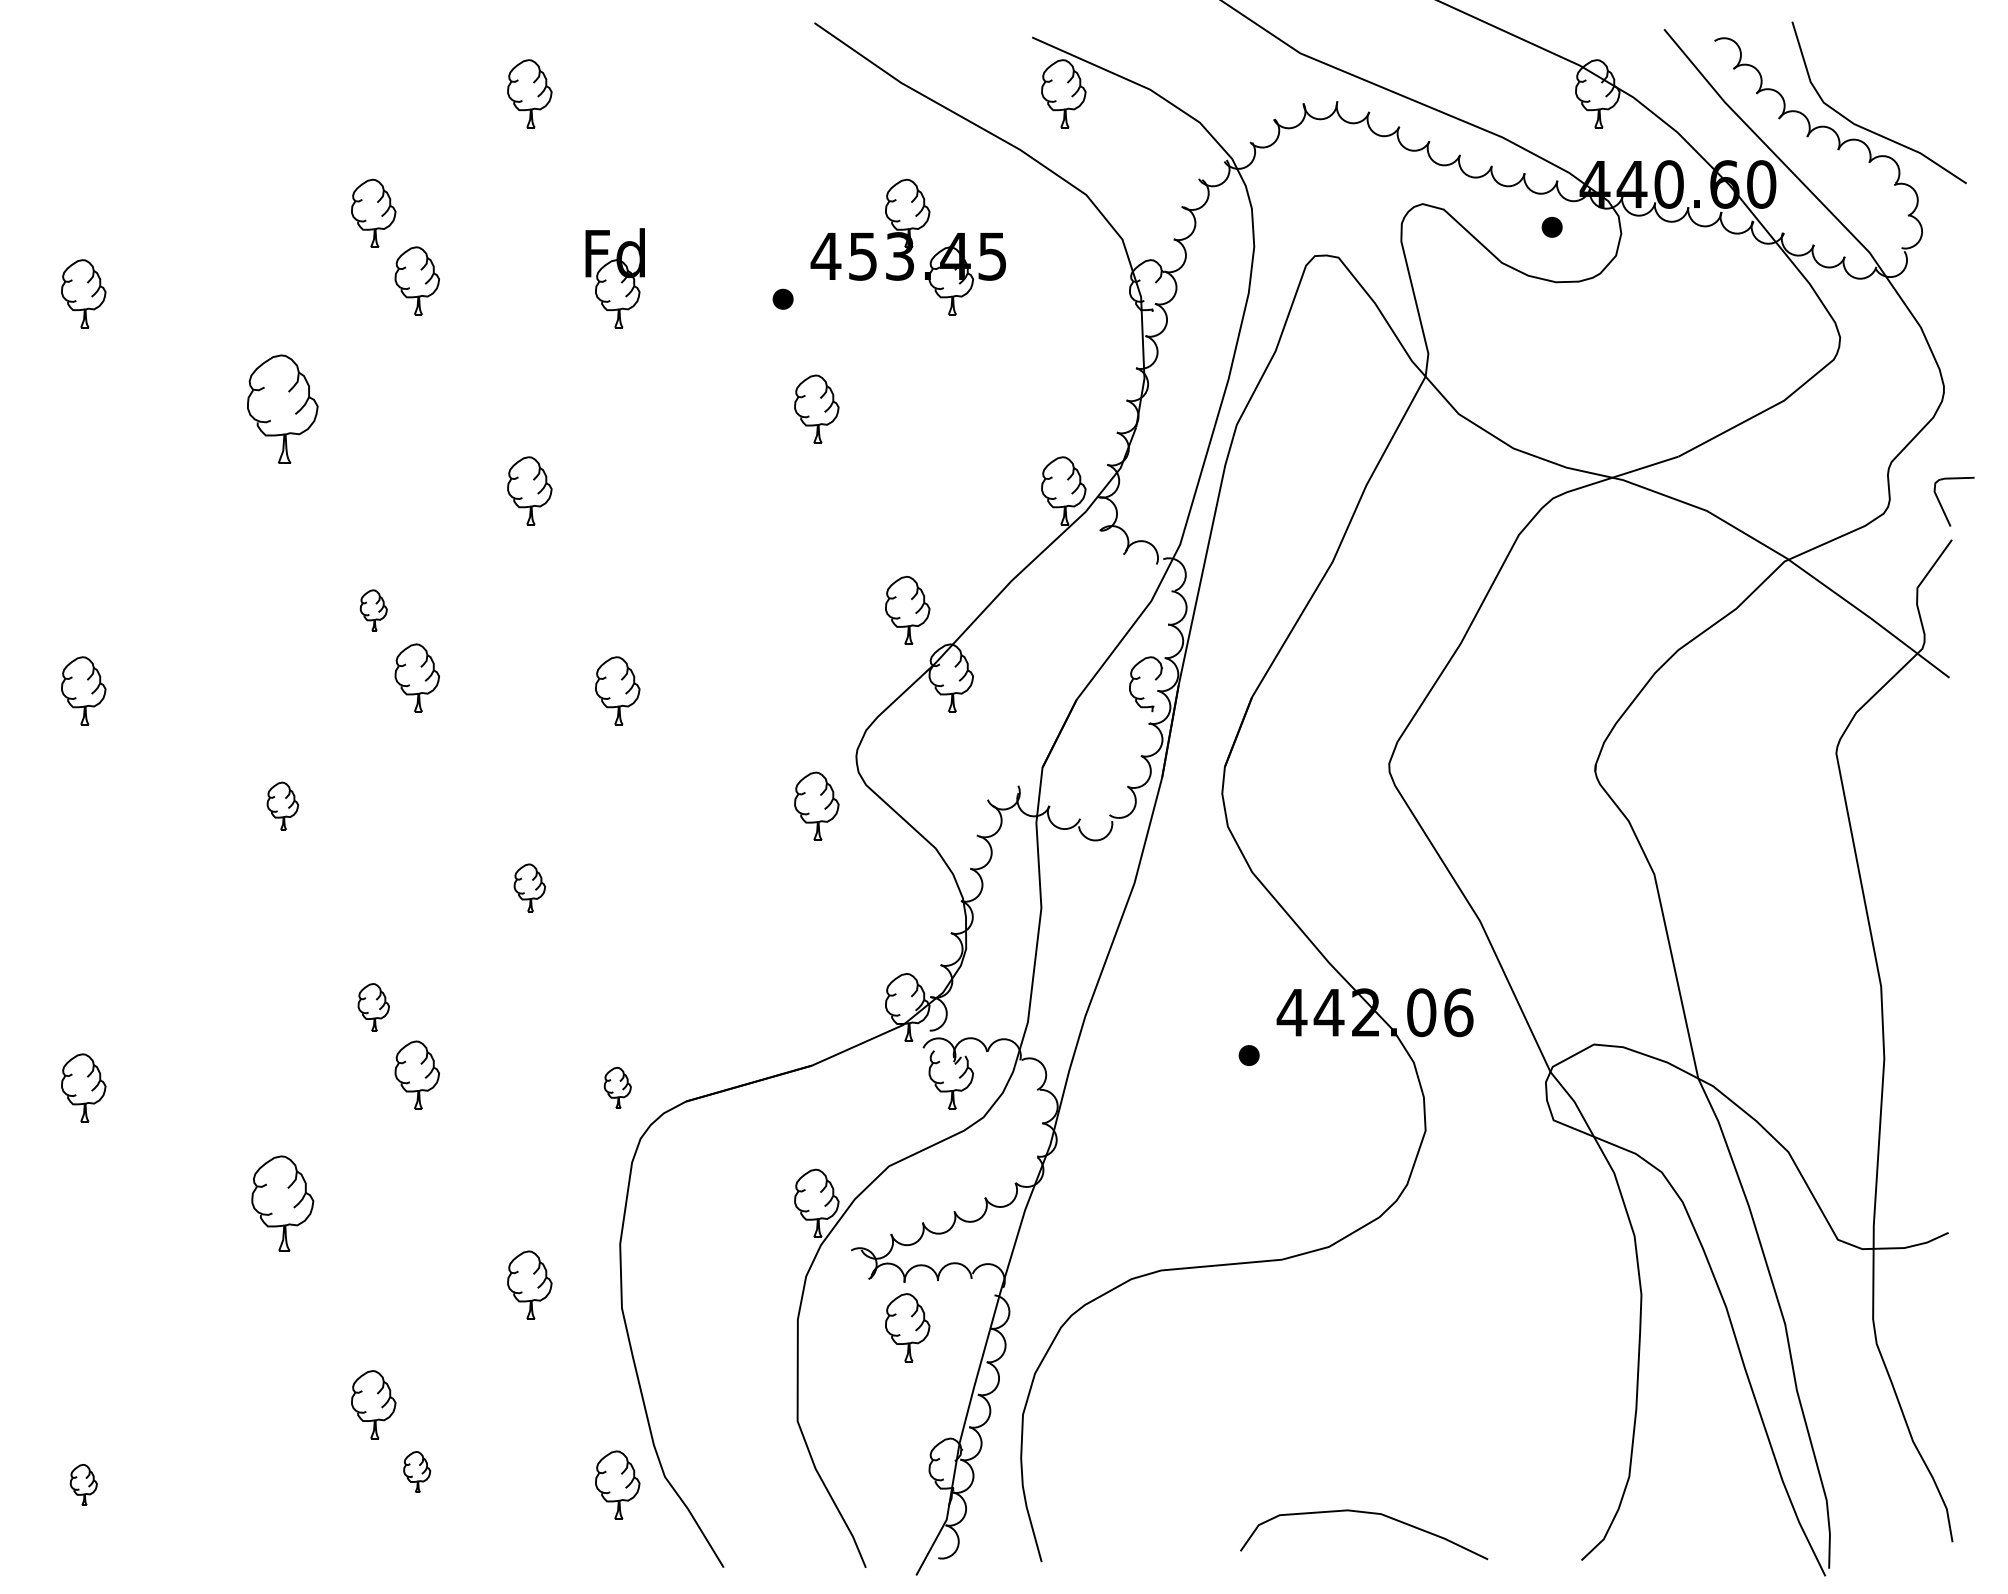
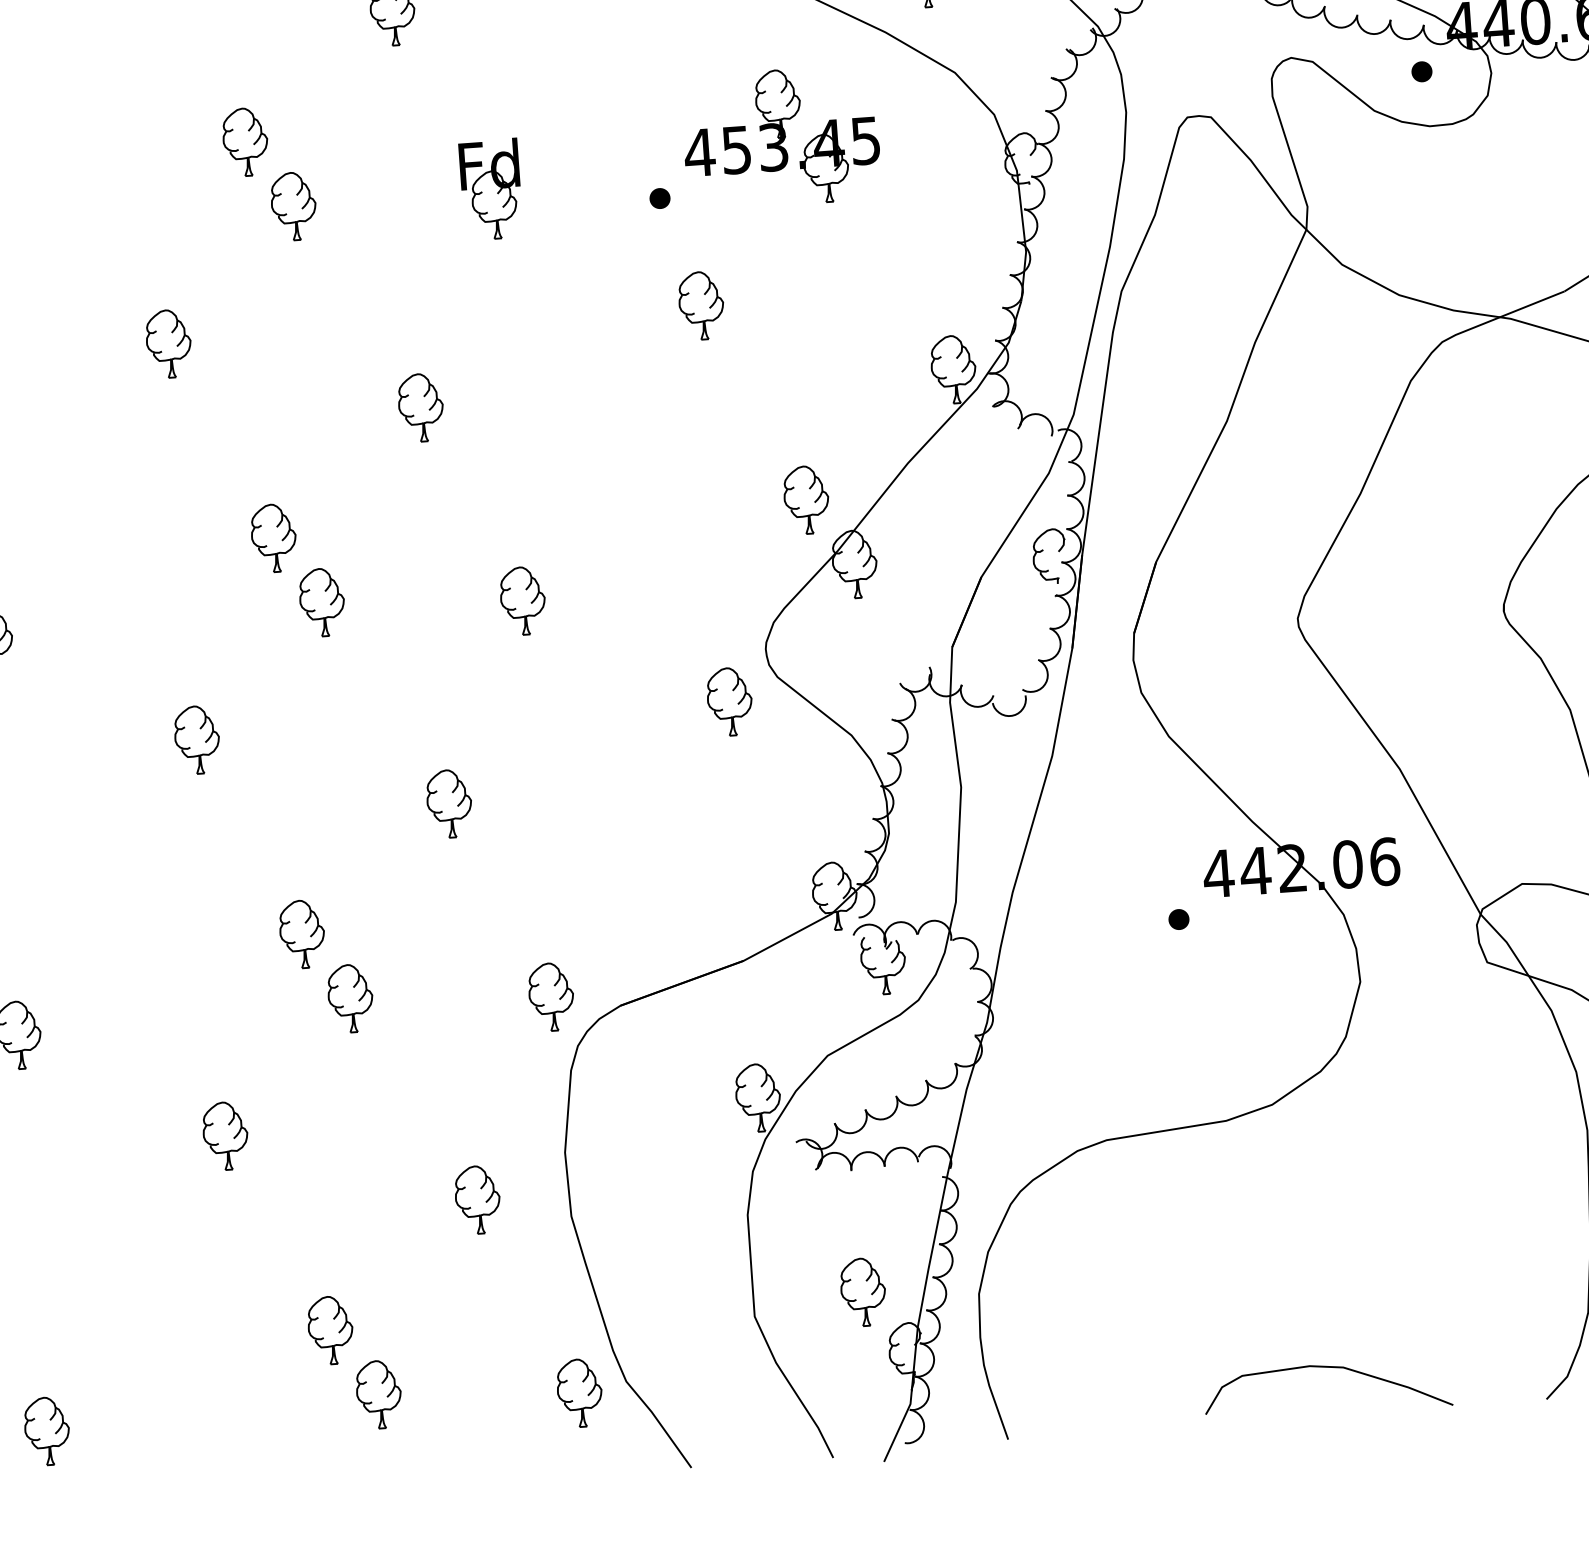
part: (282, 408) -> (168, 343), size x0.62
part: (373, 610) -> (273, 538), size x1.67
part: (282, 805) -> (196, 739), size x1.43
part: (529, 887) -> (449, 803), size x1.43
part: (373, 1007) -> (302, 934), size x1.43
part: (617, 1087) -> (551, 996), size x1.67
part: (282, 1202) -> (225, 1135), size x0.71
part: (907, 1327) -> (863, 1292), moved
part: (416, 1471) -> (378, 1393), size x1.67
part: (83, 1484) -> (46, 1430), size x1.67

